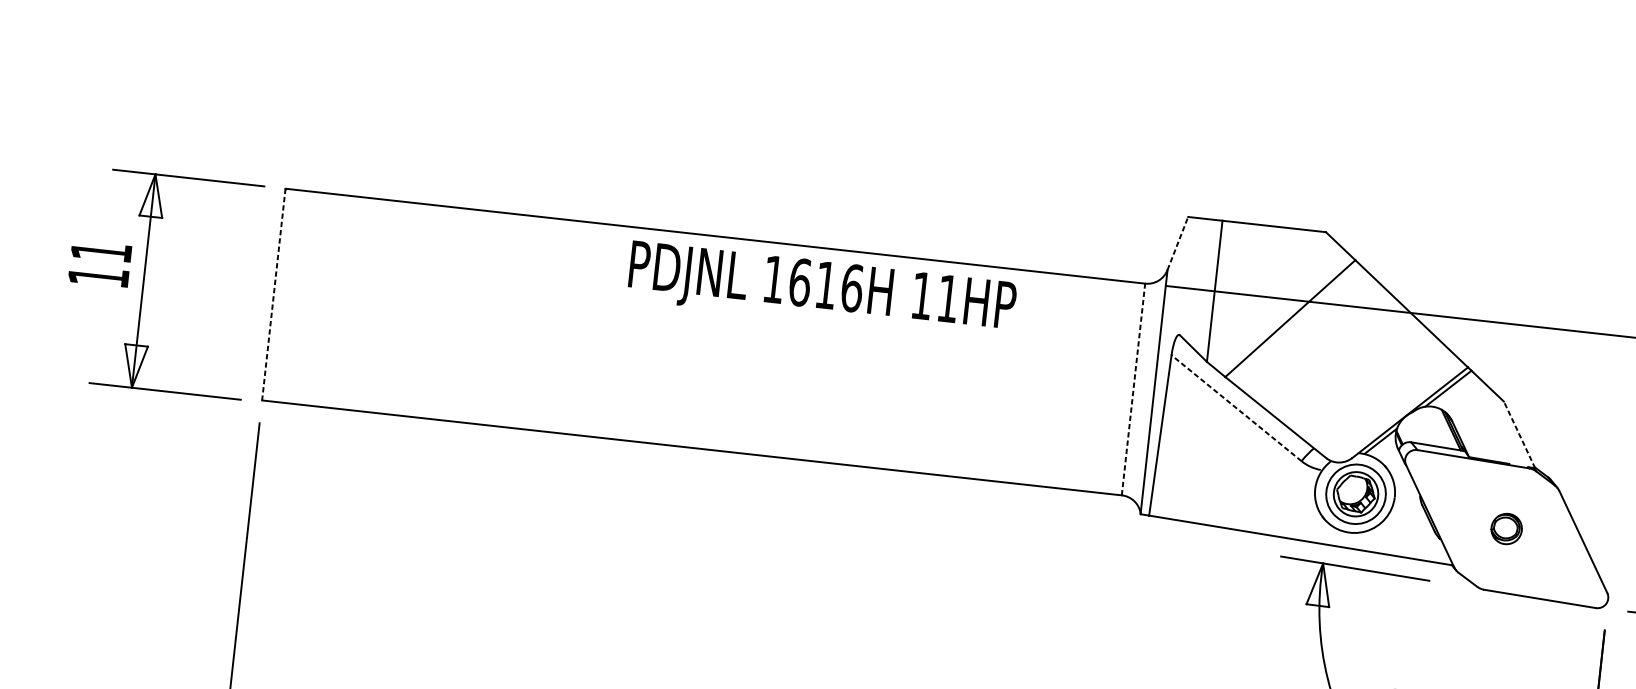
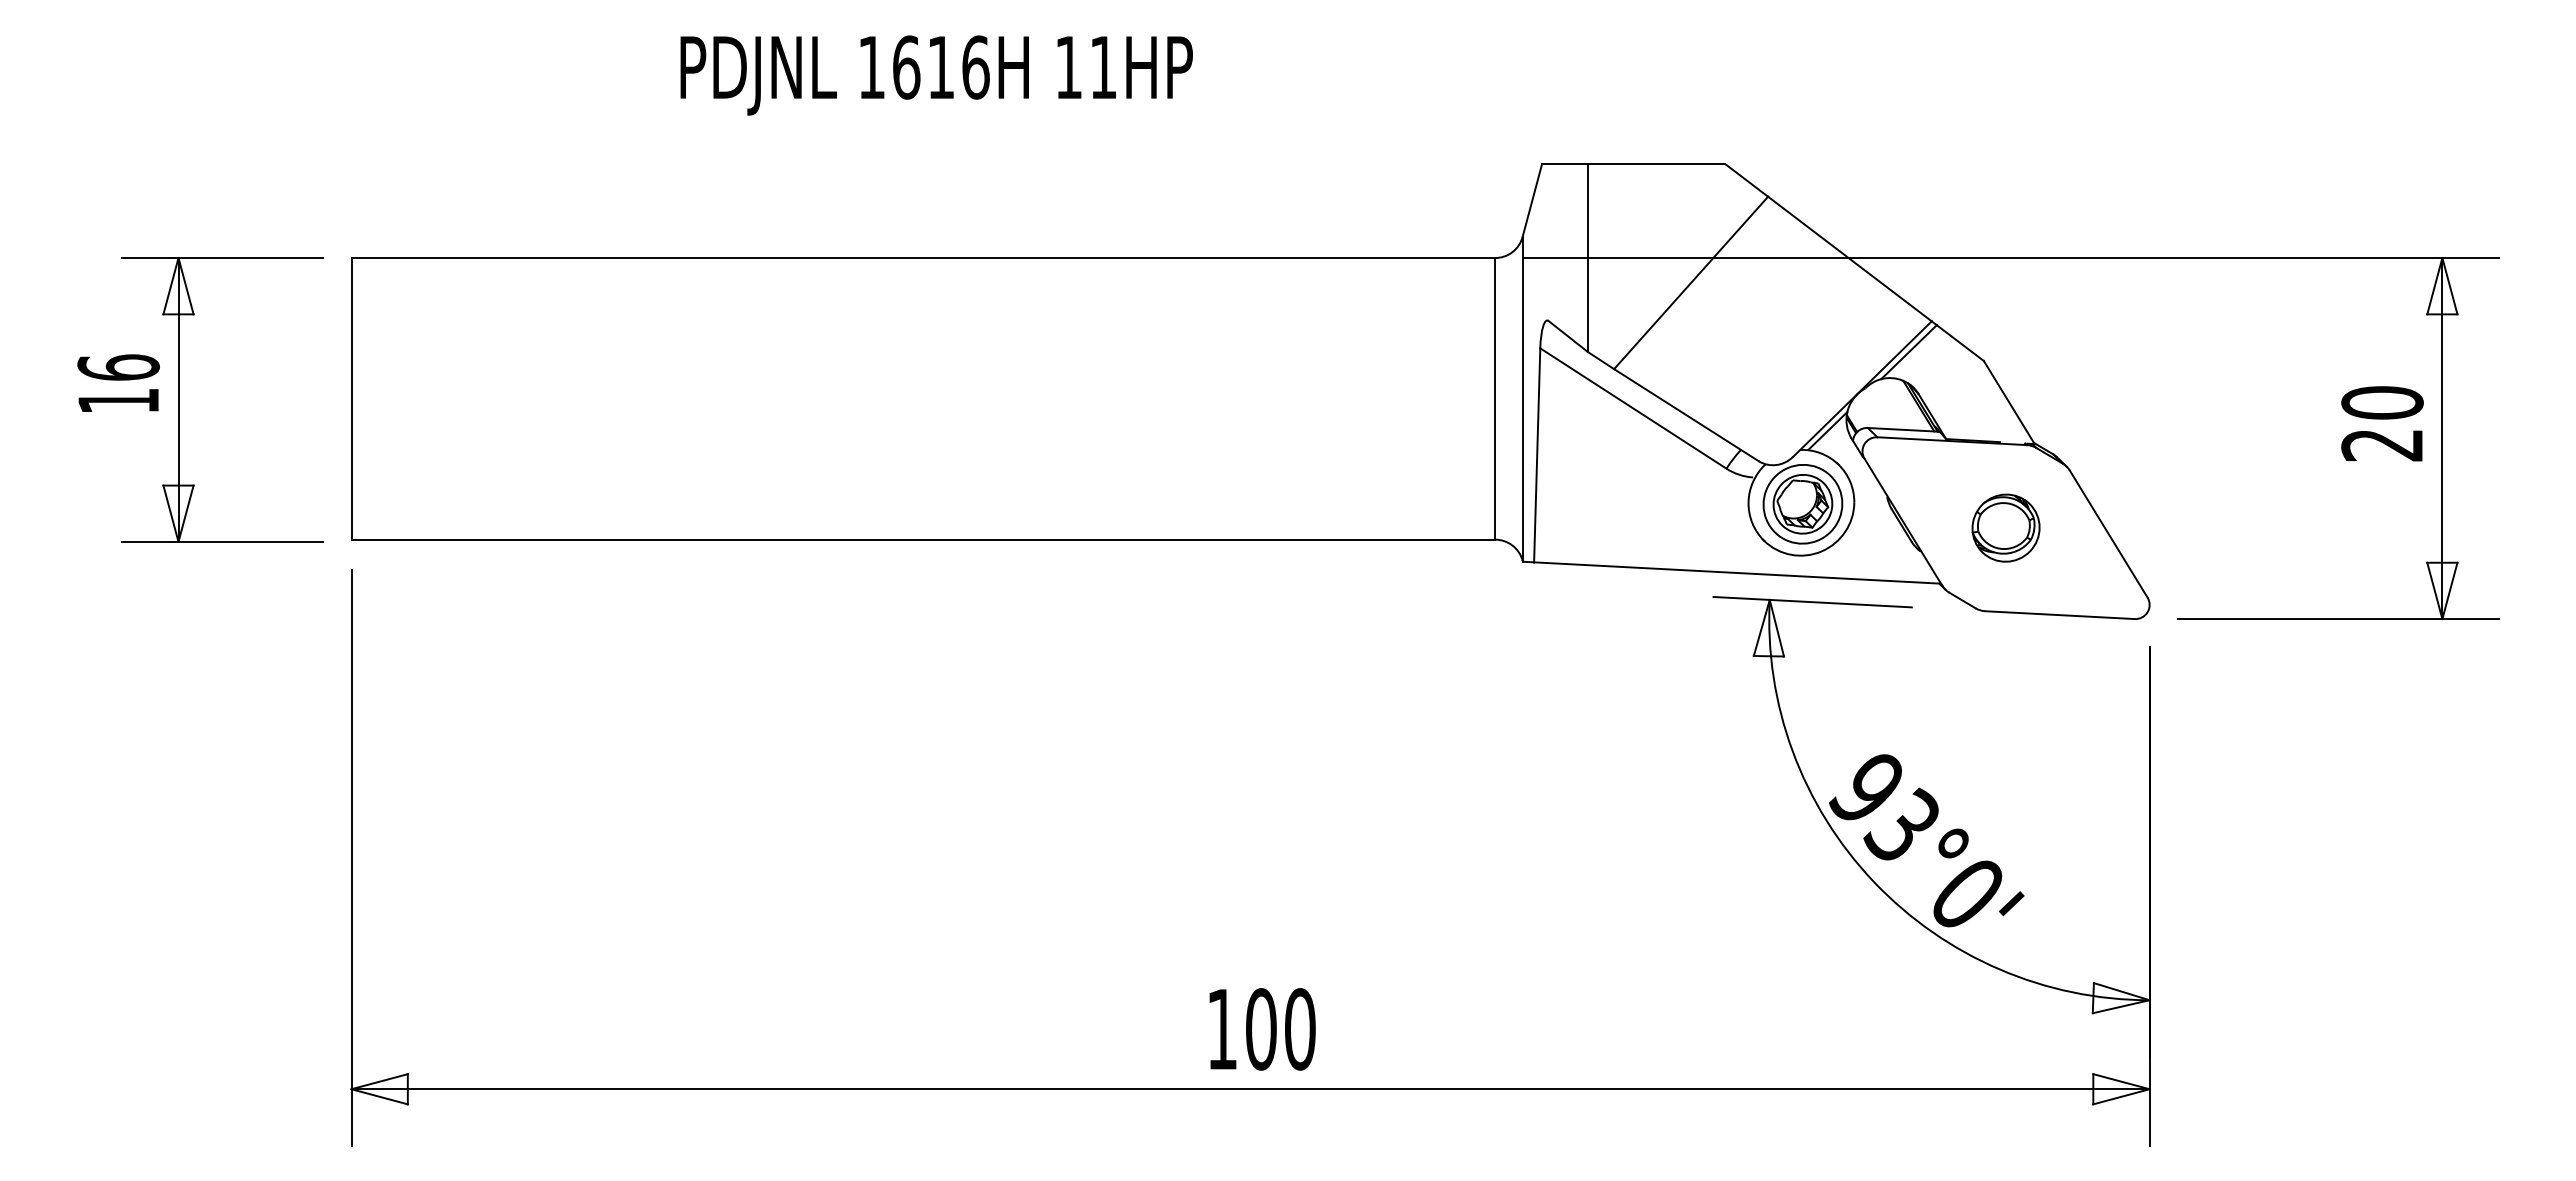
line: (1177, 243) -> (1532, 200), dashed -> solid
text: (101, 251) -> (118, 367), 11 -> 16
text: (822, 290) -> (936, 75), moved
line: (273, 294) -> (351, 398), dashed -> solid
line: (1133, 389) -> (1495, 398), dashed -> solid
line: (1236, 408) -> (1633, 408), dashed -> solid
line: (1519, 434) -> (2009, 402), dashed -> solid
part: (1506, 528) -> (2005, 527), size x1.67

